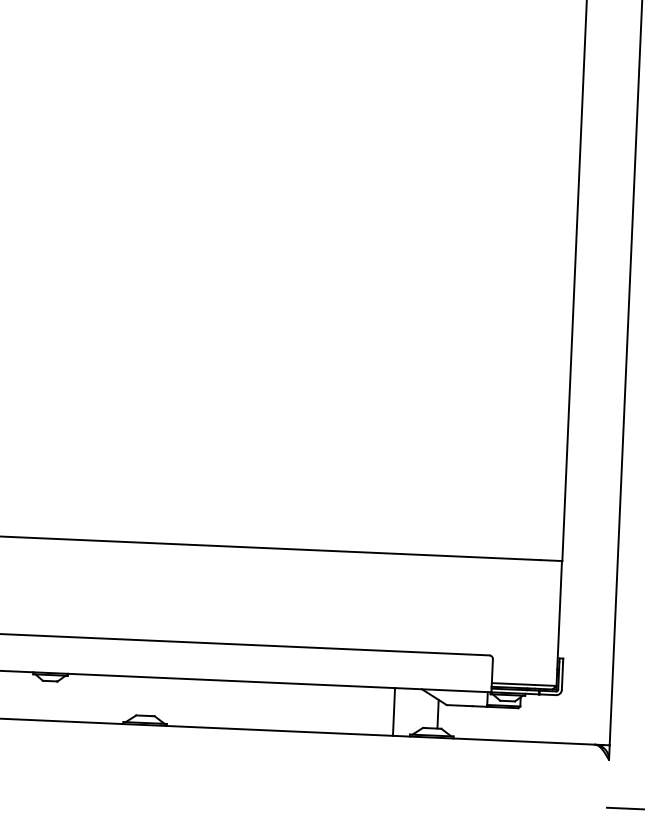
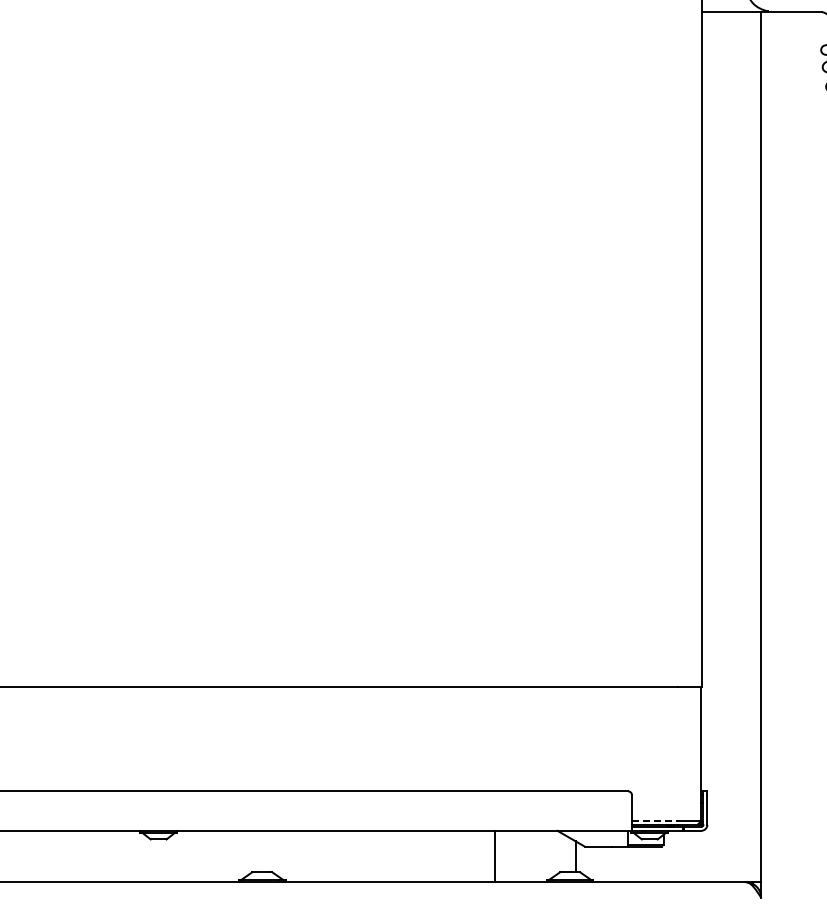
line: (513, 683) -> (655, 820), solid -> dashed
line: (394, 712) -> (495, 856), moved

